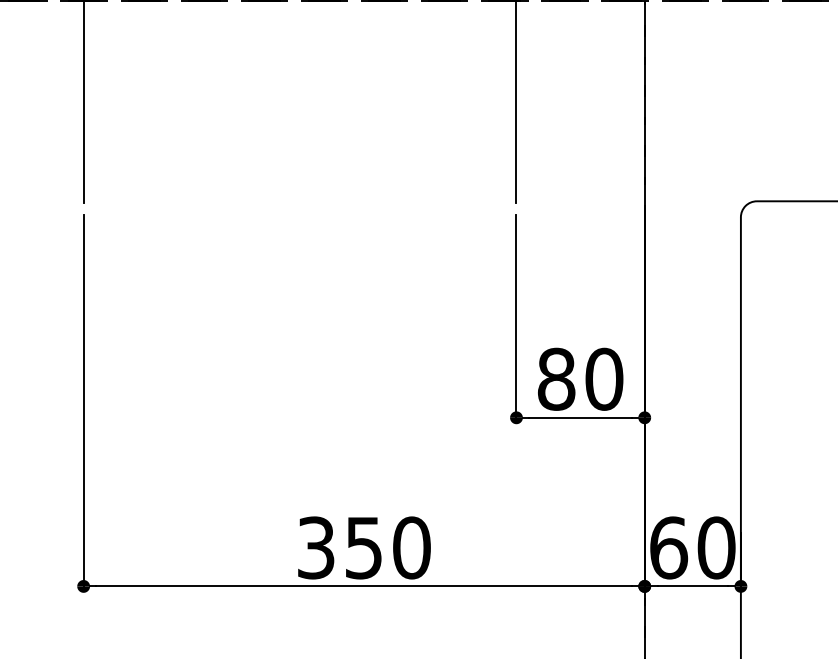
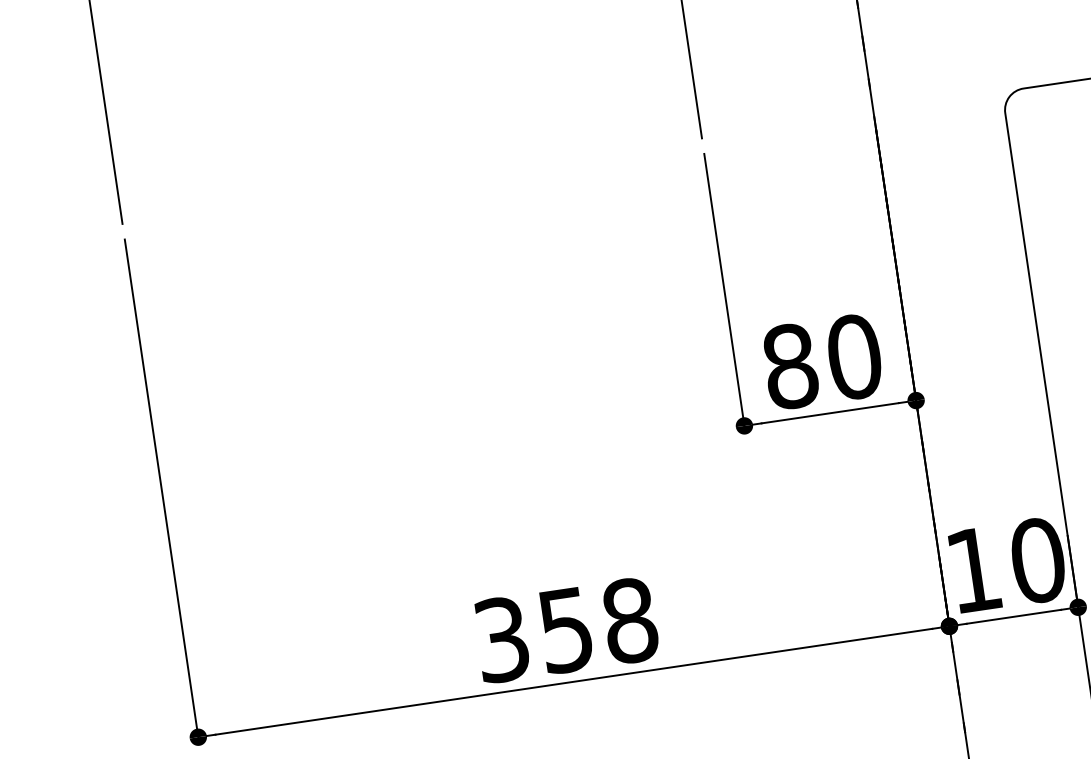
text: (411, 547) -> (629, 620), 350 -> 358
text: (669, 547) -> (974, 569), 60 -> 10

